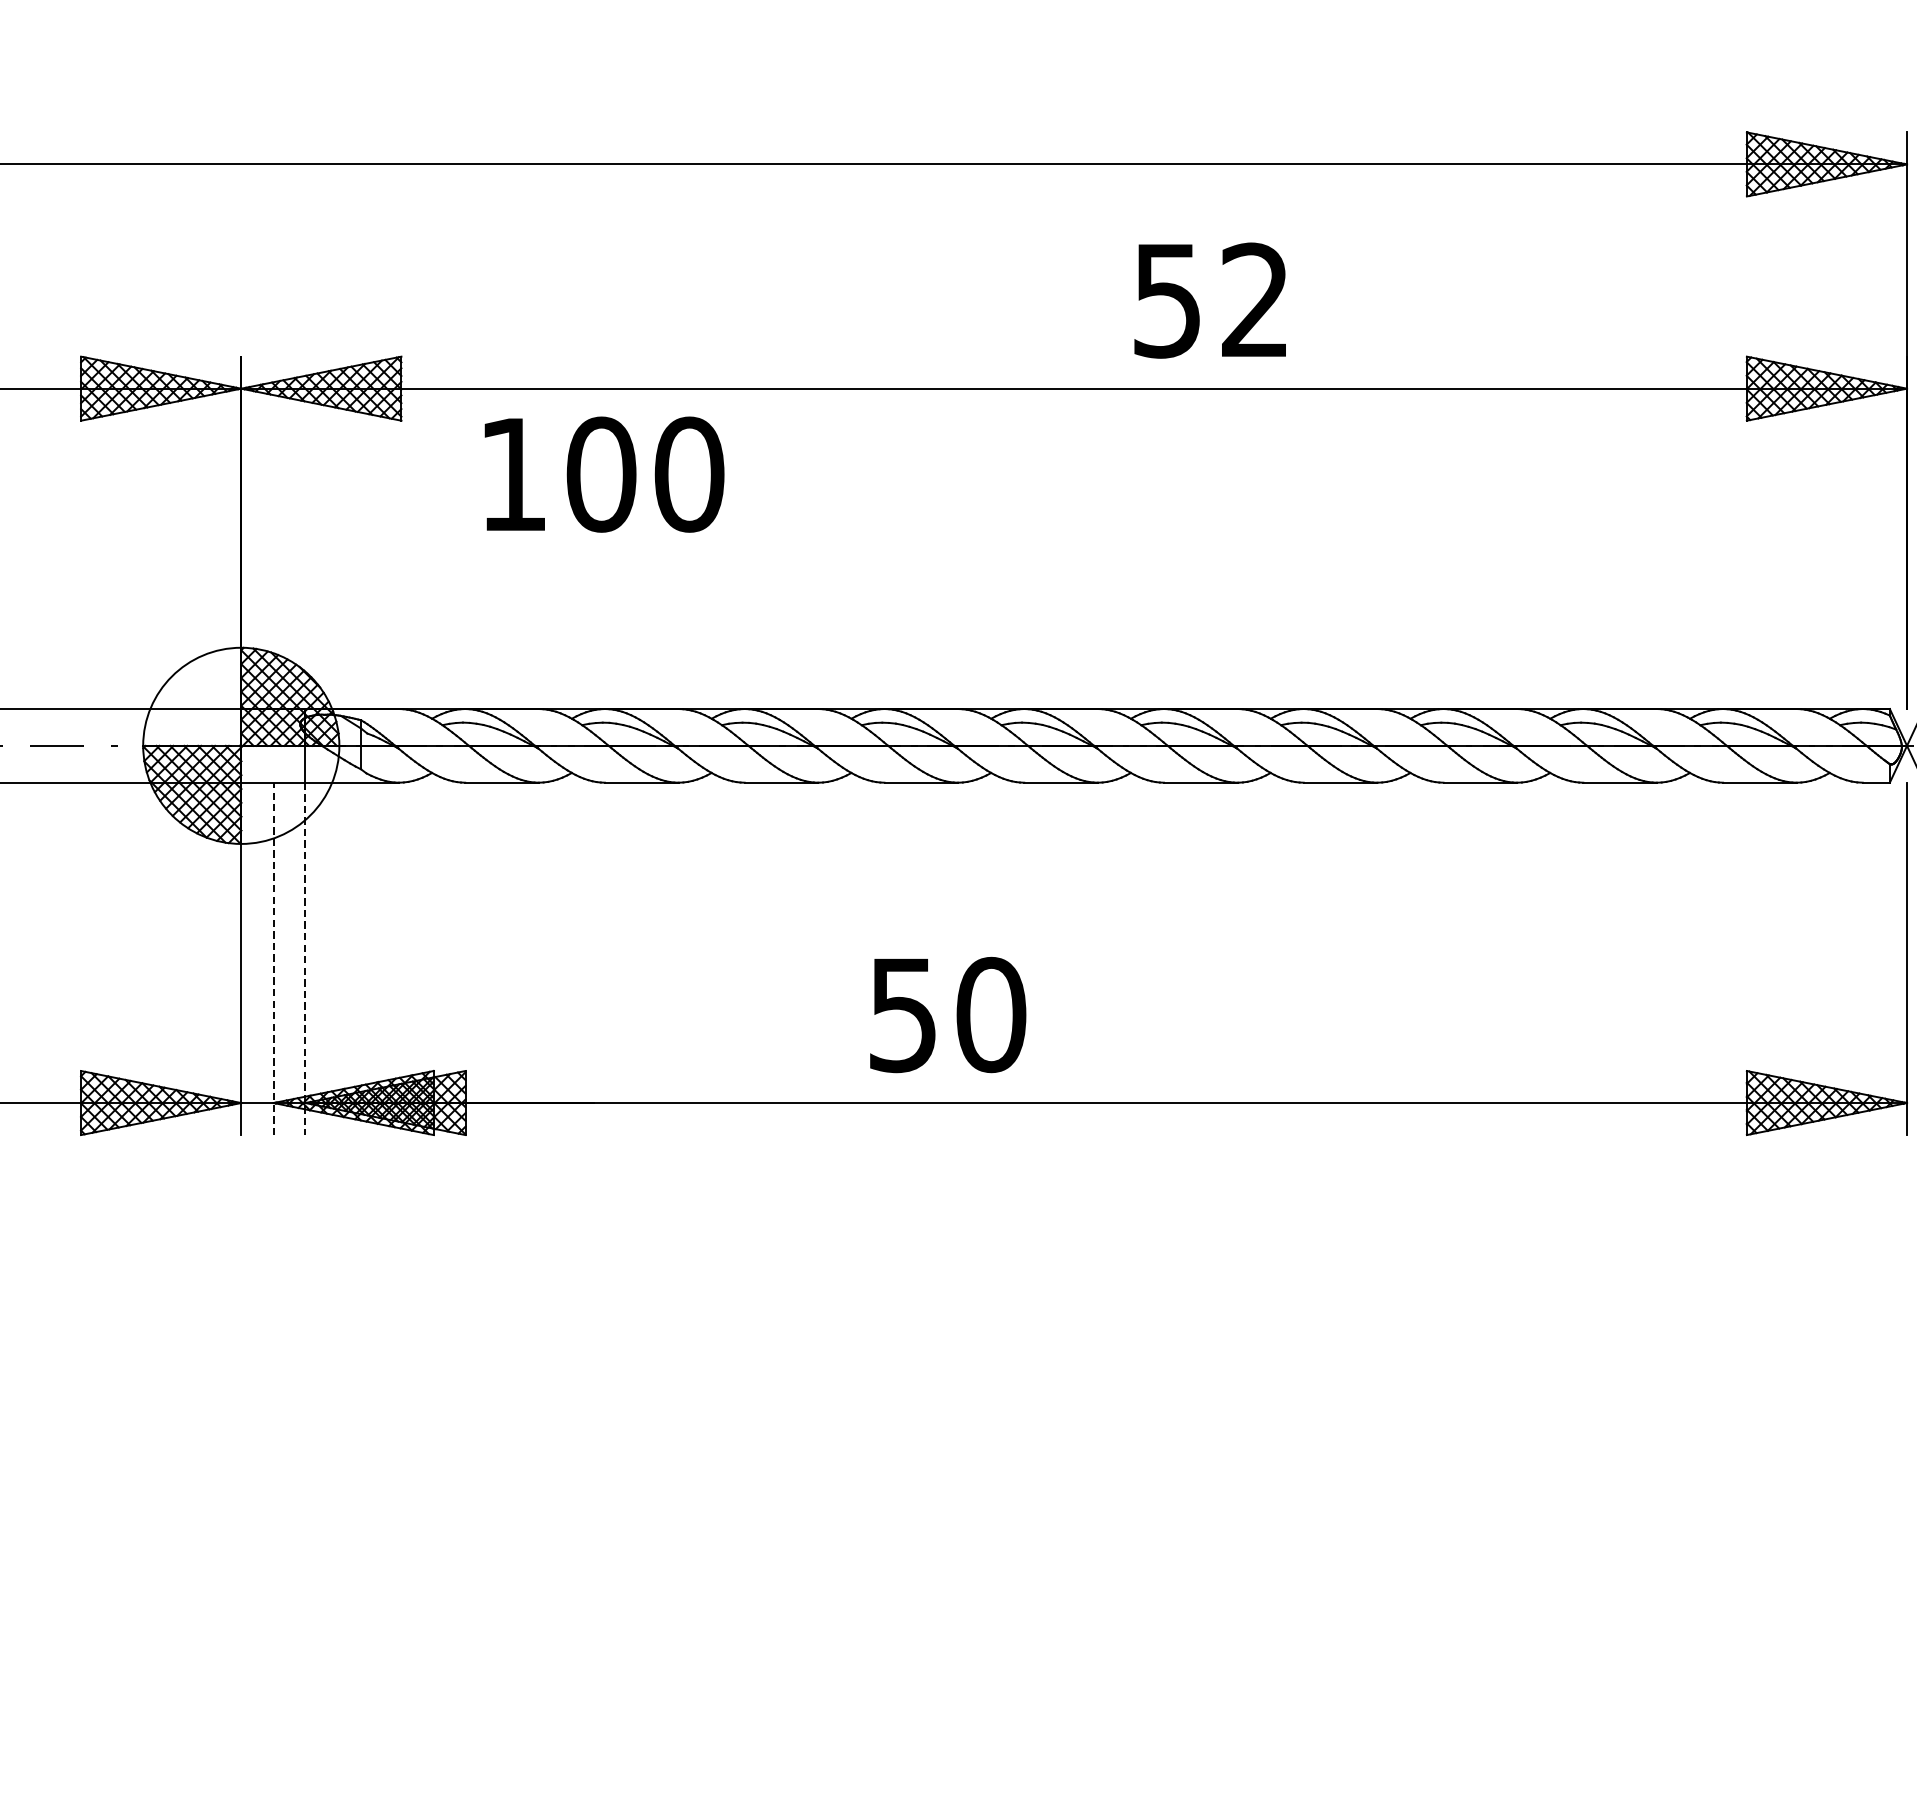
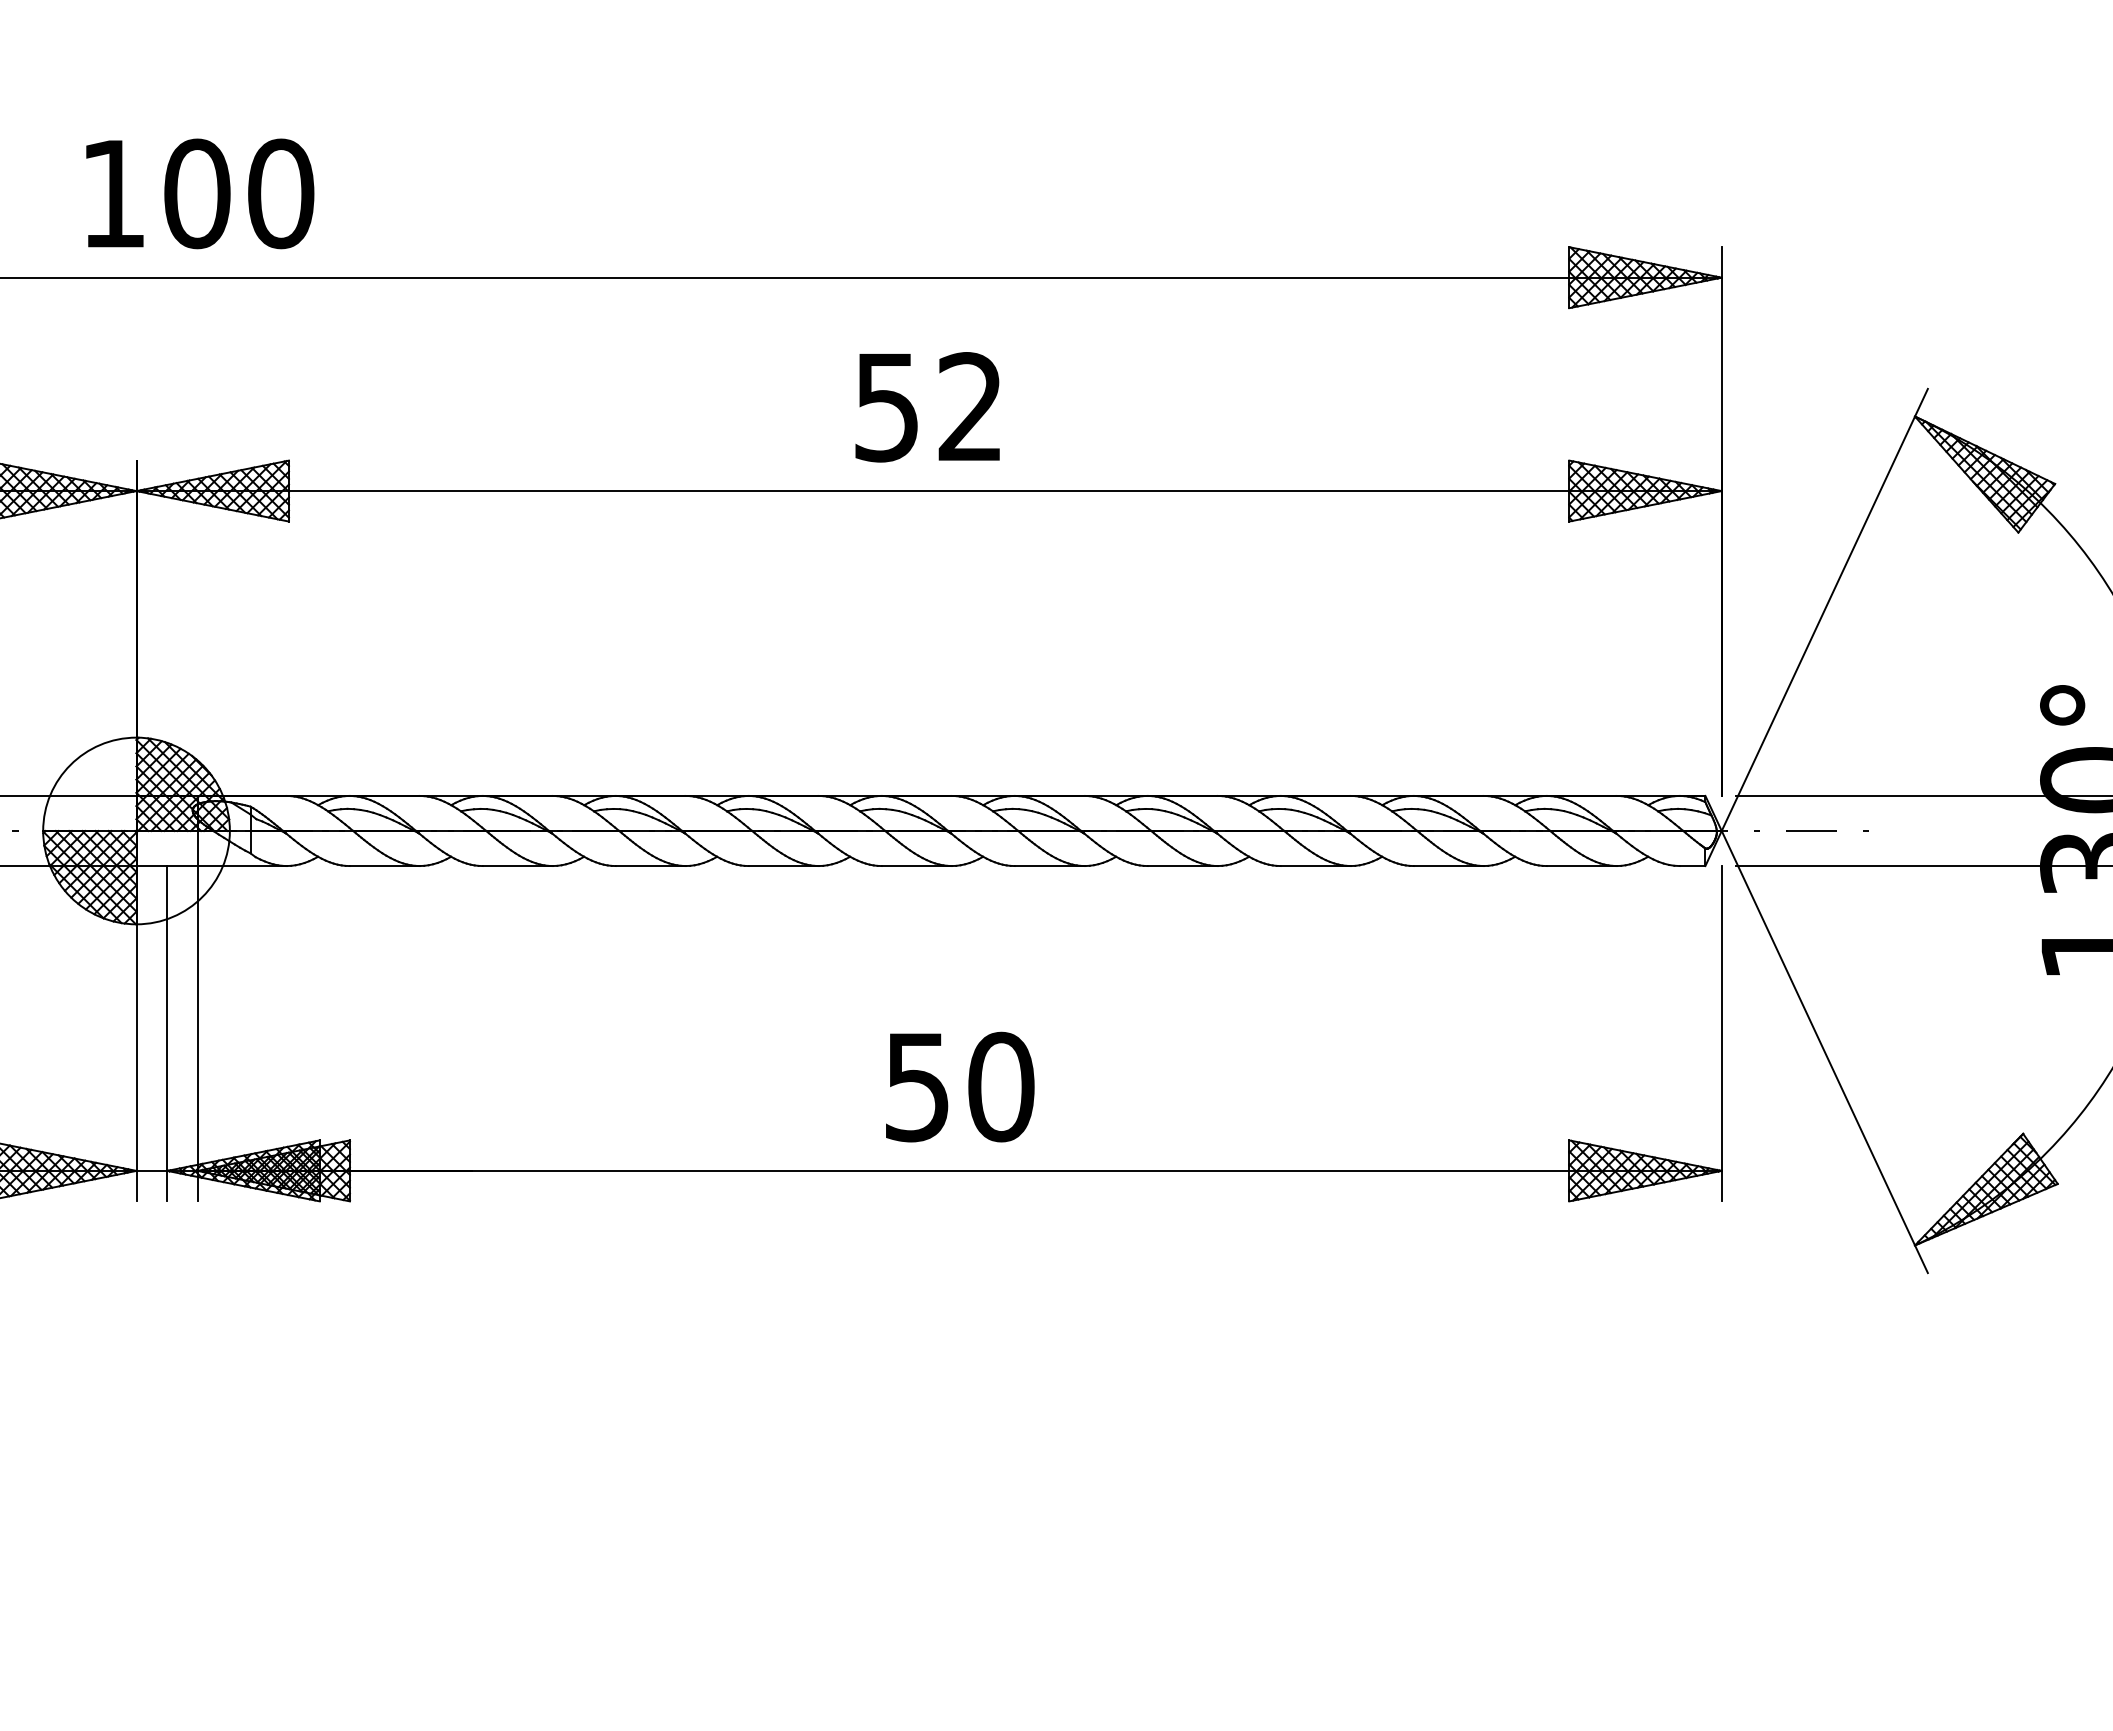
text: (1210, 300) -> (927, 407), moved
text: (604, 474) -> (200, 193), moved
line: (273, 958) -> (167, 1033), dashed -> solid
line: (305, 958) -> (197, 1033), dashed -> solid
text: (948, 1014) -> (960, 1086), moved

